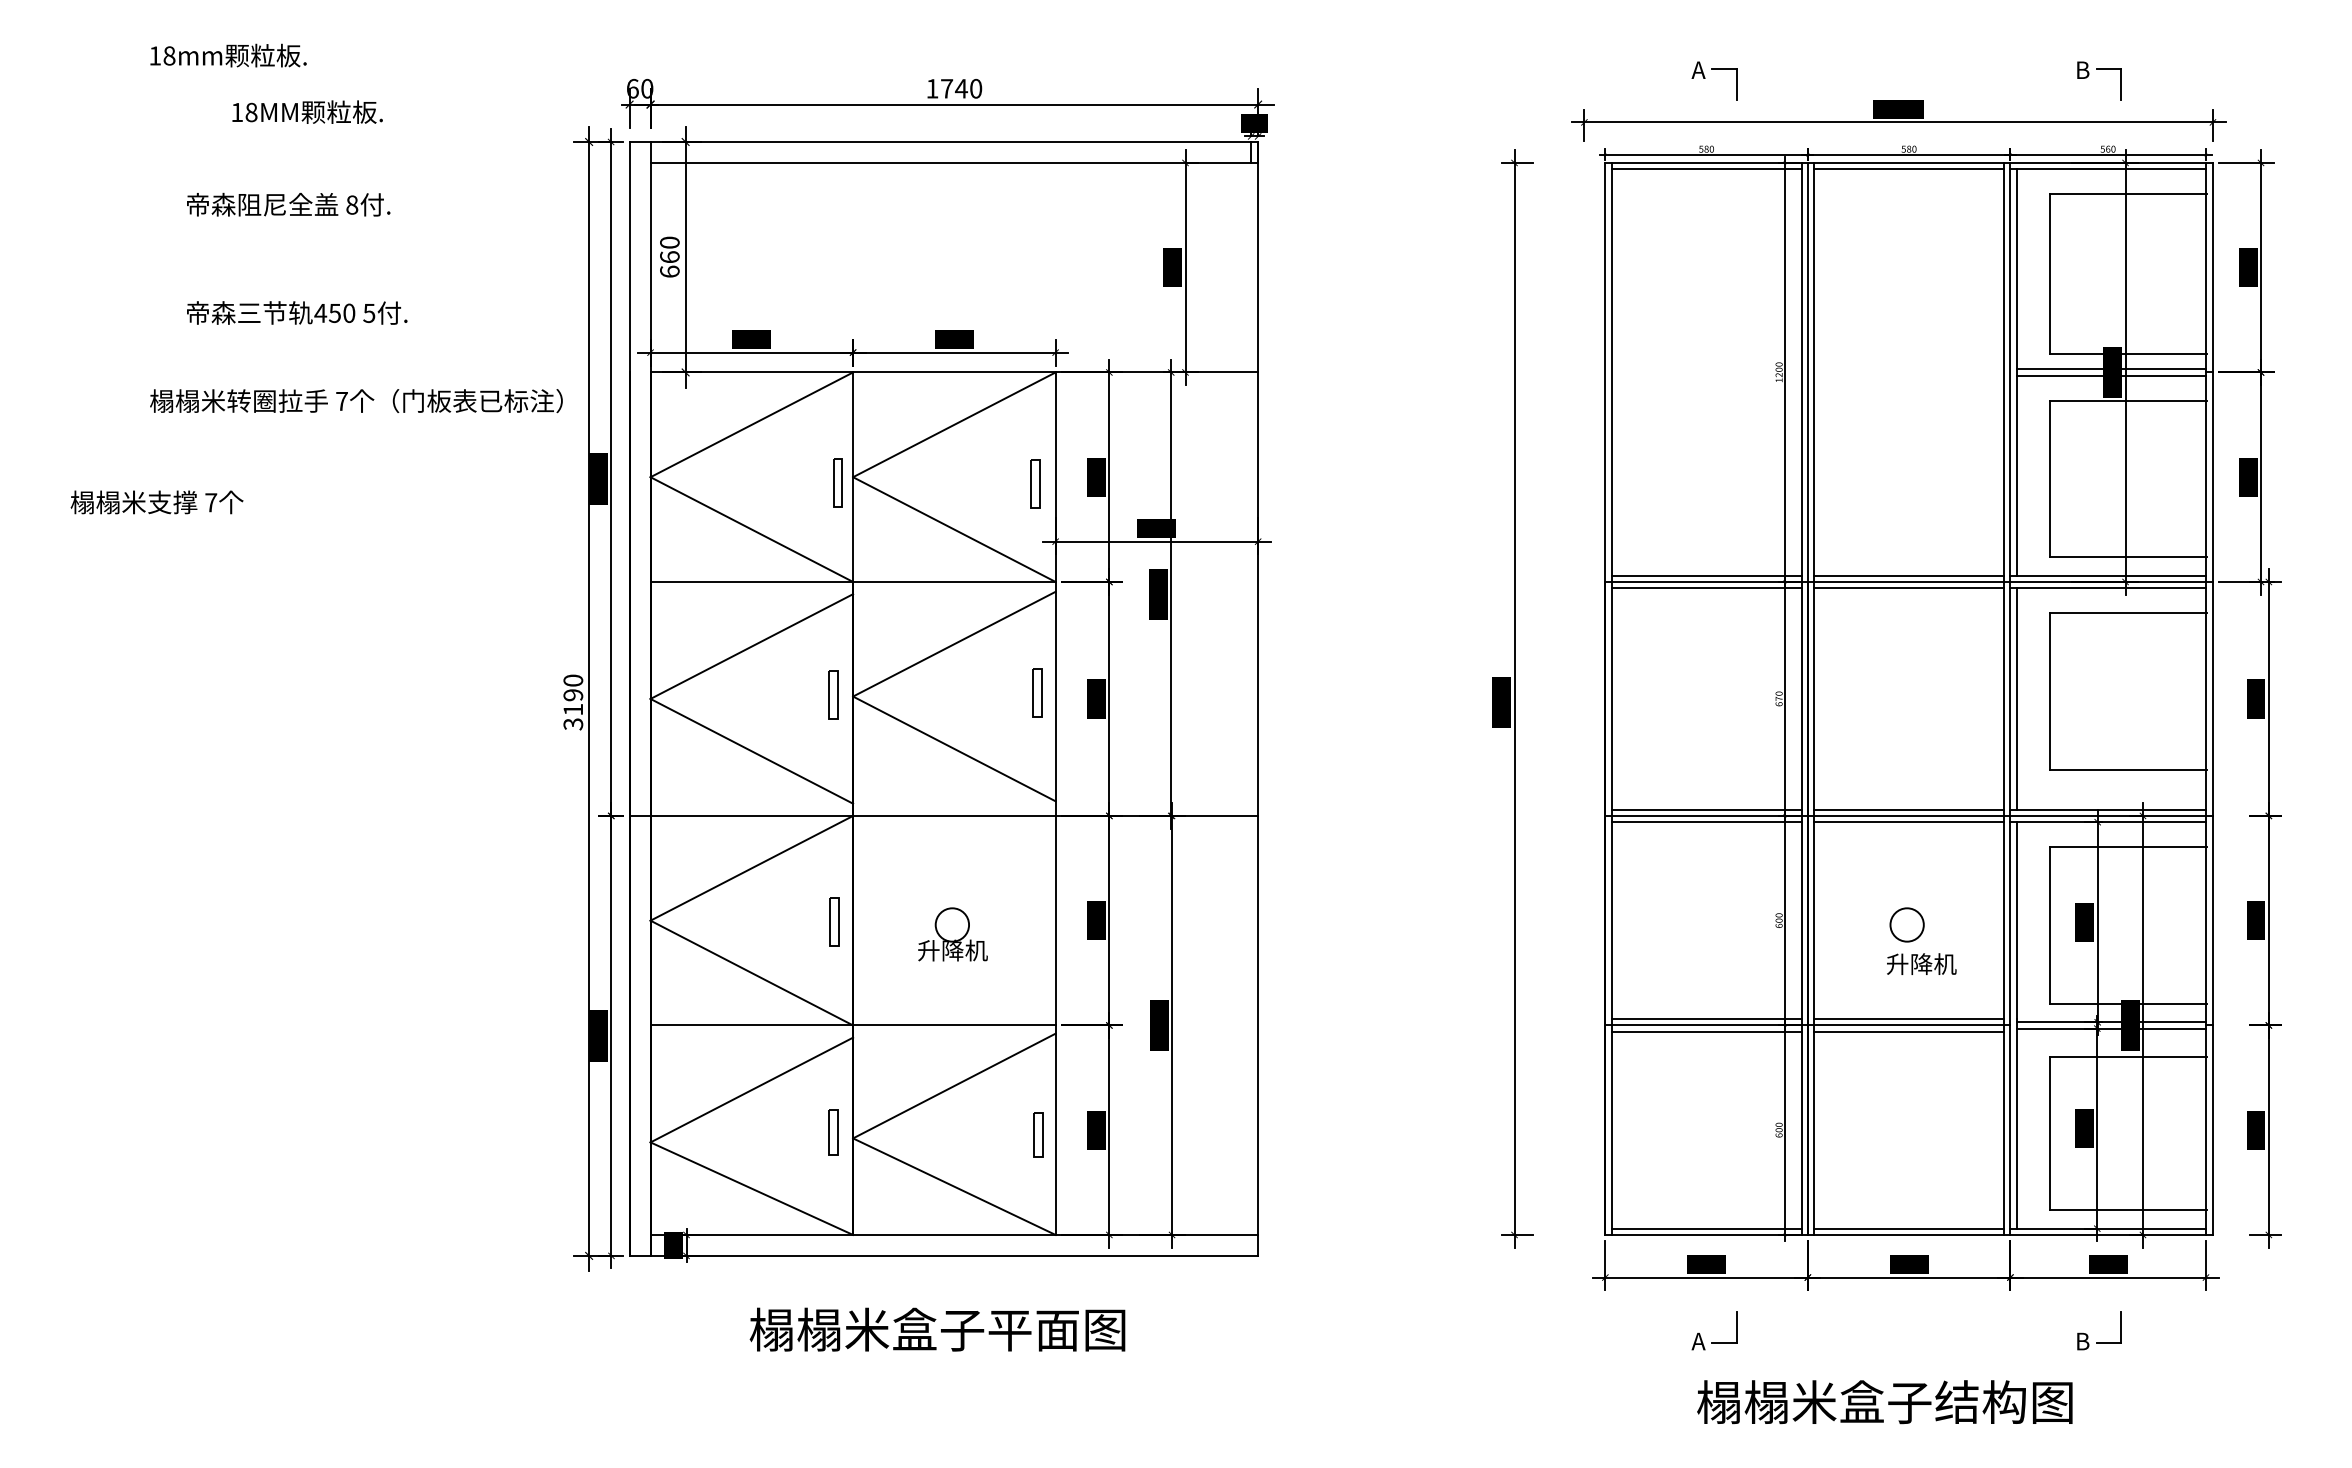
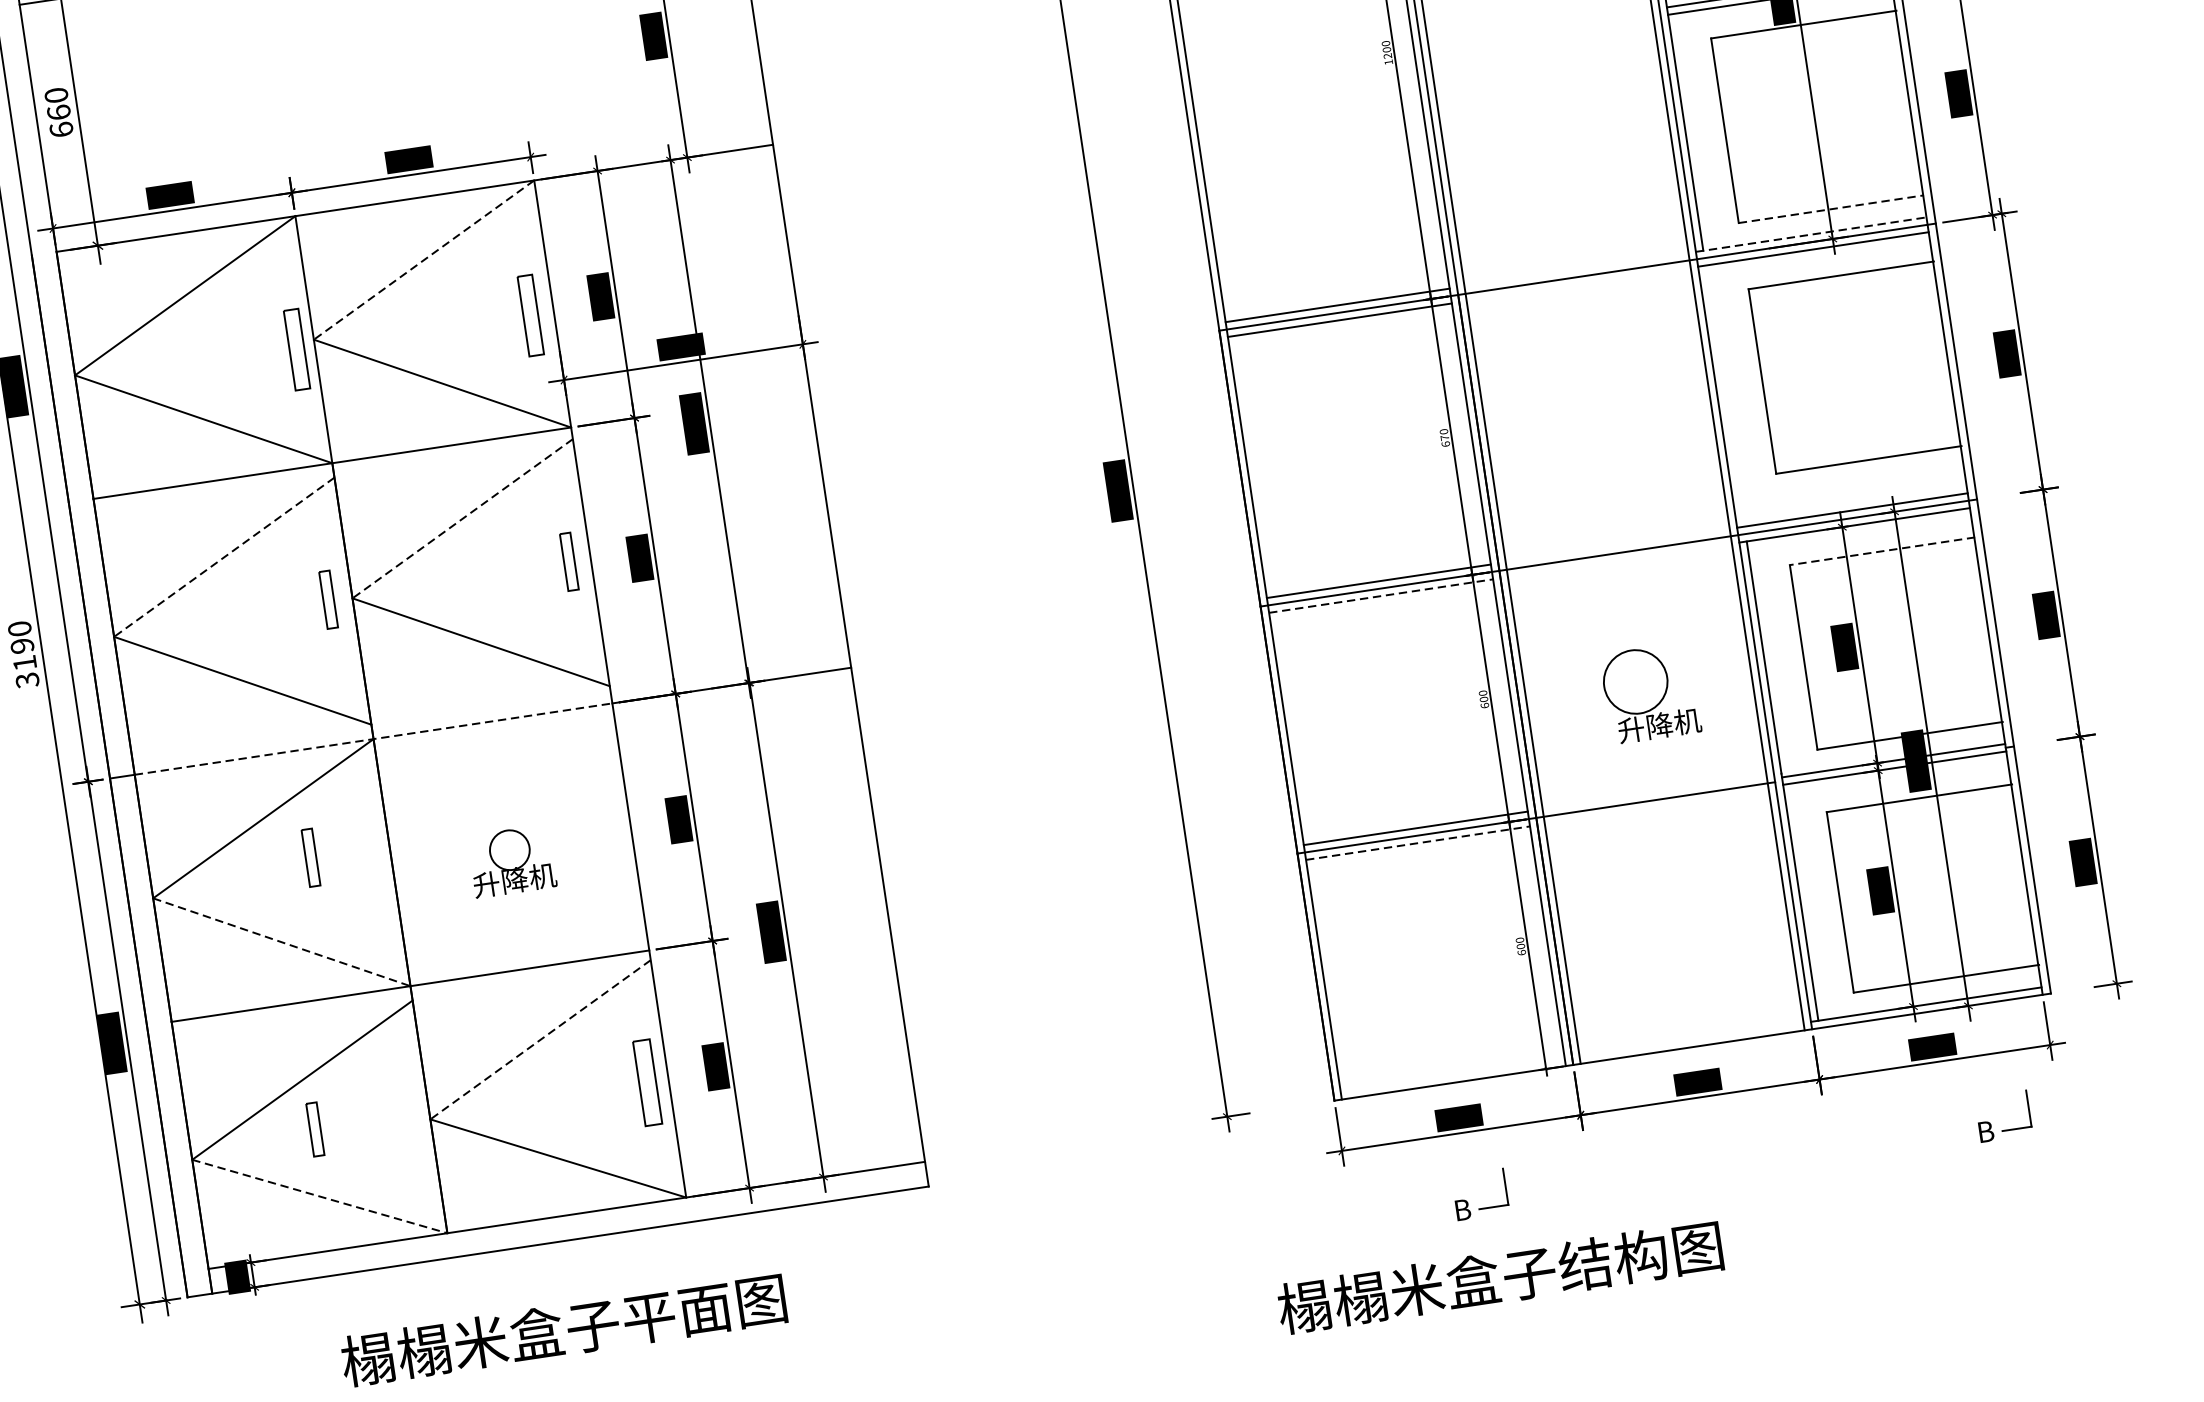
line: (953, 425) -> (423, 261), solid -> dashed
part: (837, 482) -> (296, 348), size x1.4
part: (1035, 483) -> (530, 314), size x1.4
line: (2128, 557) -> (1831, 209), solid -> dashed
line: (1909, 575) -> (1576, 269), removed
line: (2108, 575) -> (1811, 234), solid -> dashed
line: (1909, 588) -> (1579, 284), removed
line: (953, 644) -> (461, 519), solid -> dashed
line: (751, 646) -> (223, 557), solid -> dashed
line: (2016, 698) -> (1724, 395), removed
line: (1909, 809) -> (1618, 545), removed
line: (853, 815) -> (373, 738), solid -> dashed
line: (1706, 822) -> (1381, 596), solid -> dashed
line: (1909, 822) -> (1620, 560), removed
line: (2128, 847) -> (1883, 551), solid -> dashed
part: (834, 921) -> (310, 857), moved
circle: (1906, 924) -> (1634, 681), size x1.6
line: (752, 973) -> (282, 942), solid -> dashed
line: (1909, 1019) -> (1655, 793), removed
line: (1706, 1031) -> (1417, 842), solid -> dashed
line: (1909, 1031) -> (1657, 807), removed
line: (953, 1086) -> (539, 1040), solid -> dashed
part: (833, 1132) -> (315, 1129), moved
part: (1038, 1134) -> (648, 1082), size x1.6
line: (752, 1188) -> (320, 1196), solid -> dashed
line: (1706, 1228) -> (1452, 1075), removed
line: (1909, 1228) -> (1691, 1039), removed
text: (1698, 1341) -> (1463, 1209), A -> B
part: (2099, 1342) -> (2005, 1130), moved
text: (1884, 1402) -> (1499, 1277), moved

